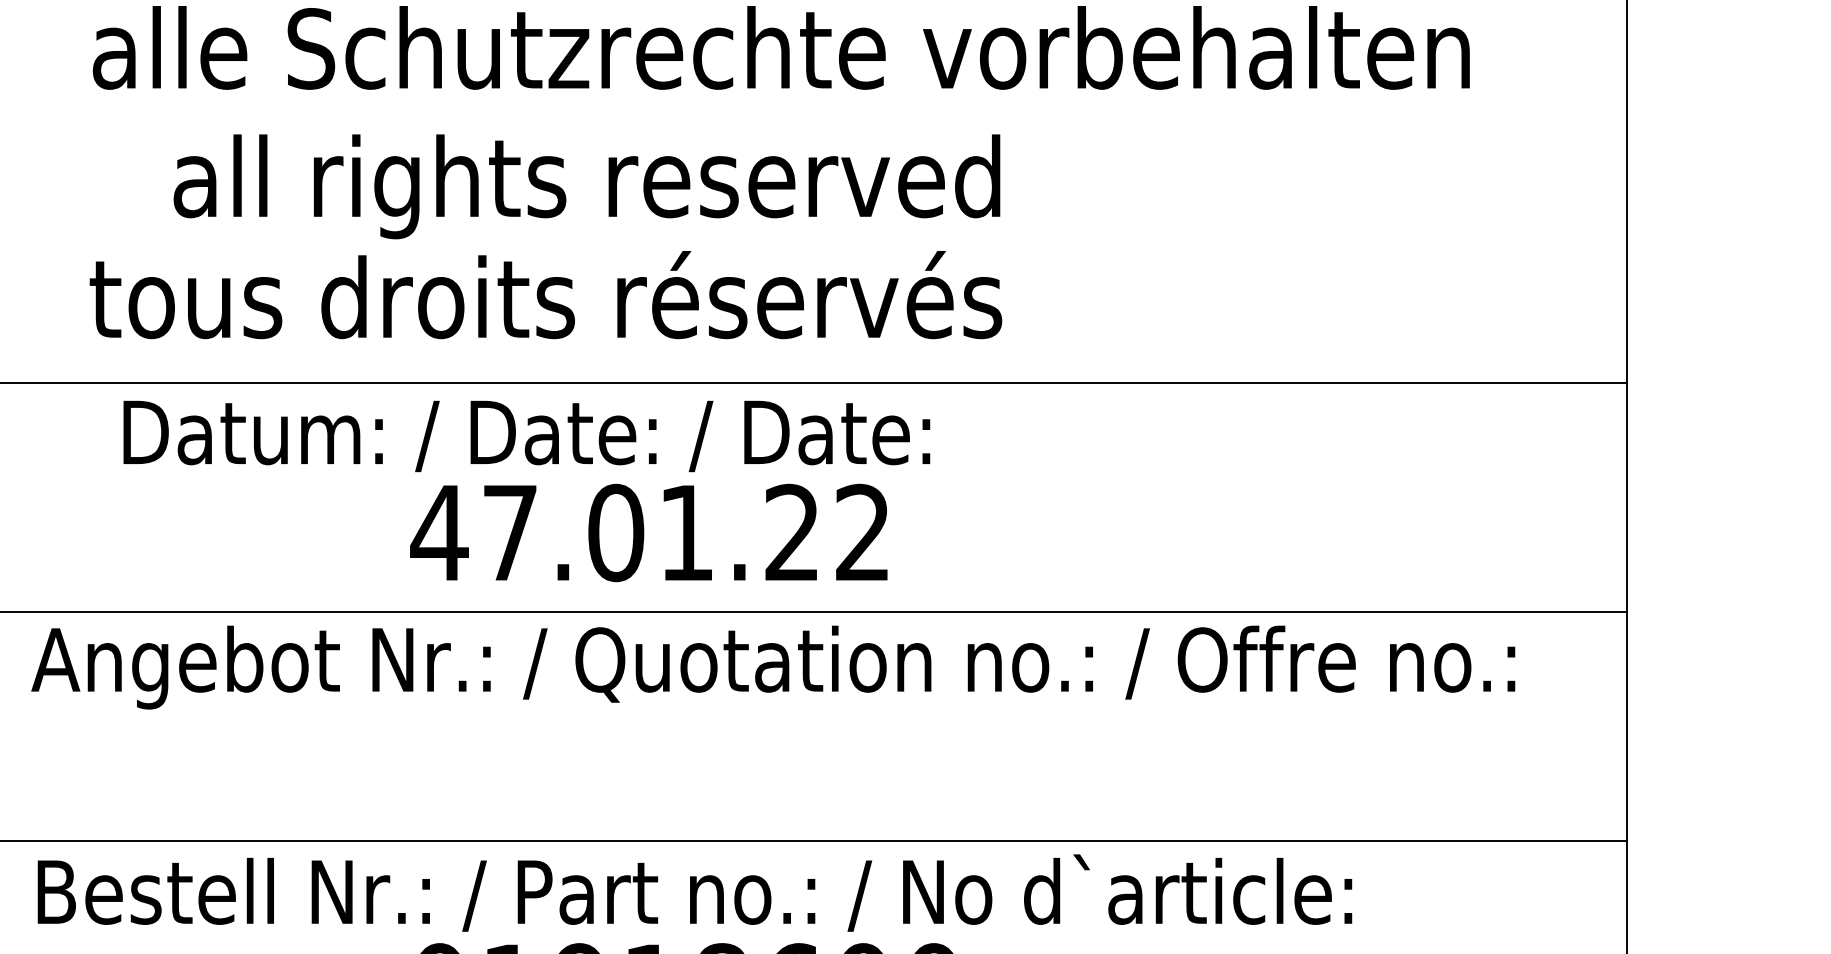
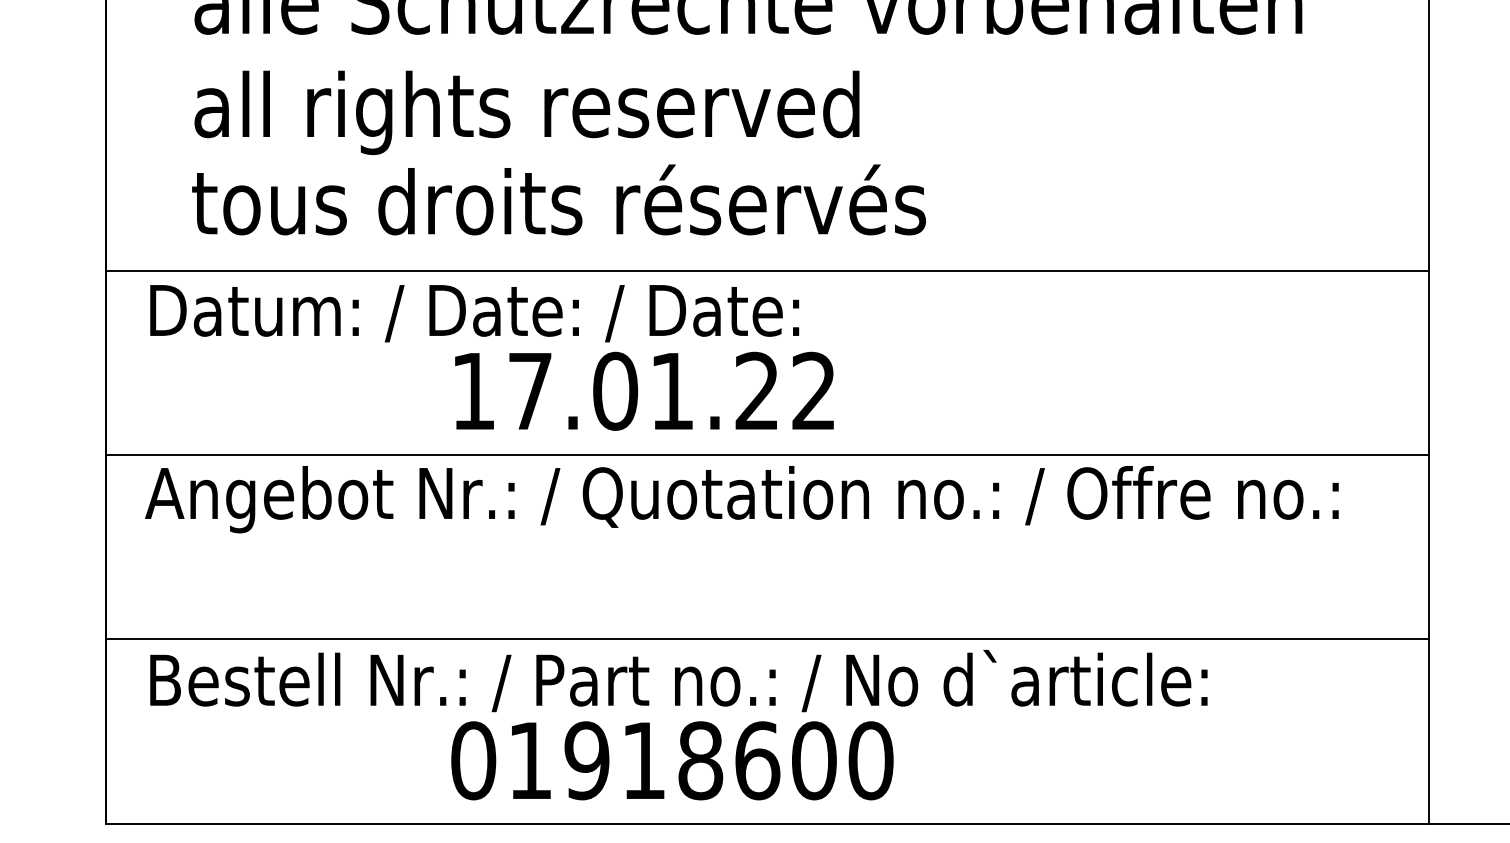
text: (586, 186) -> (526, 112), moved
text: (526, 436) -> (474, 313), moved
text: (439, 533) -> (473, 391), 47.01.22 -> 17.01.22

